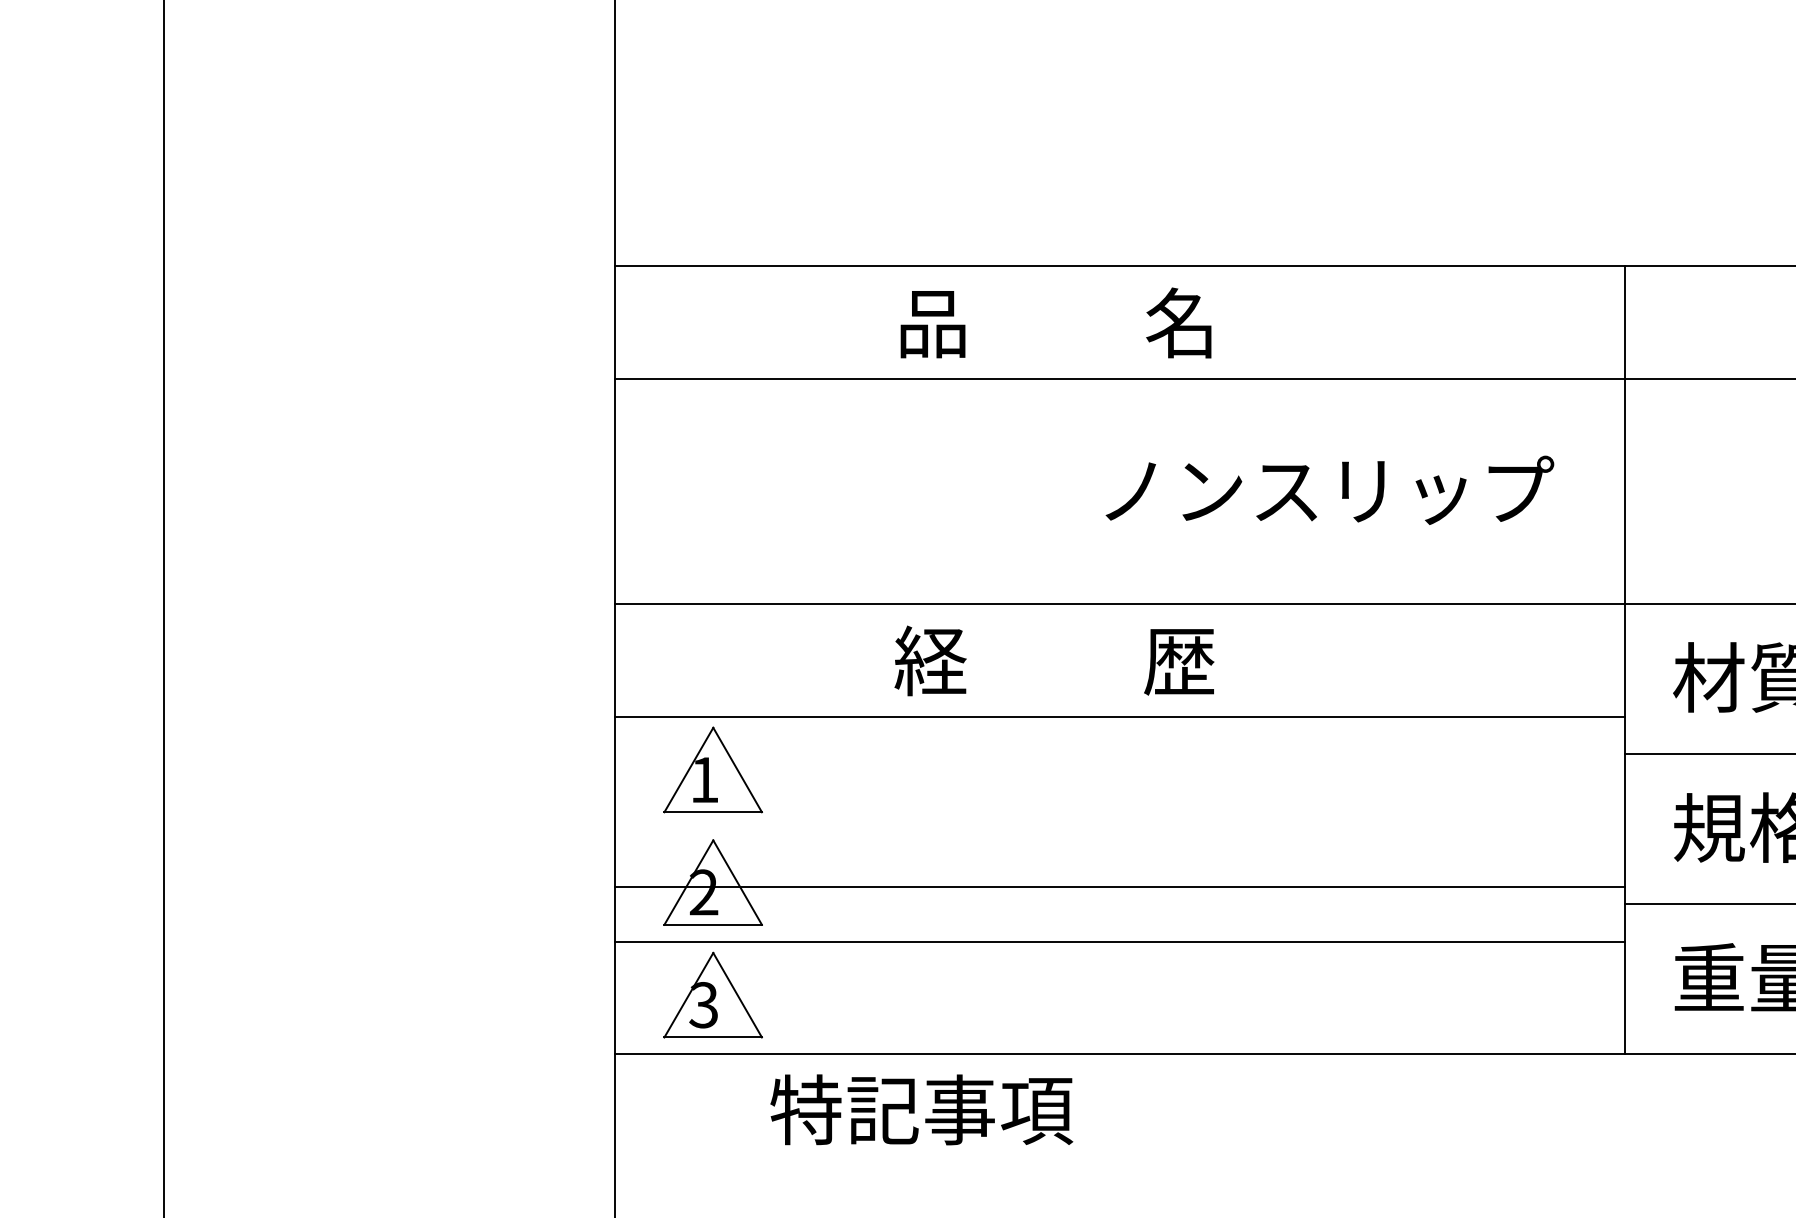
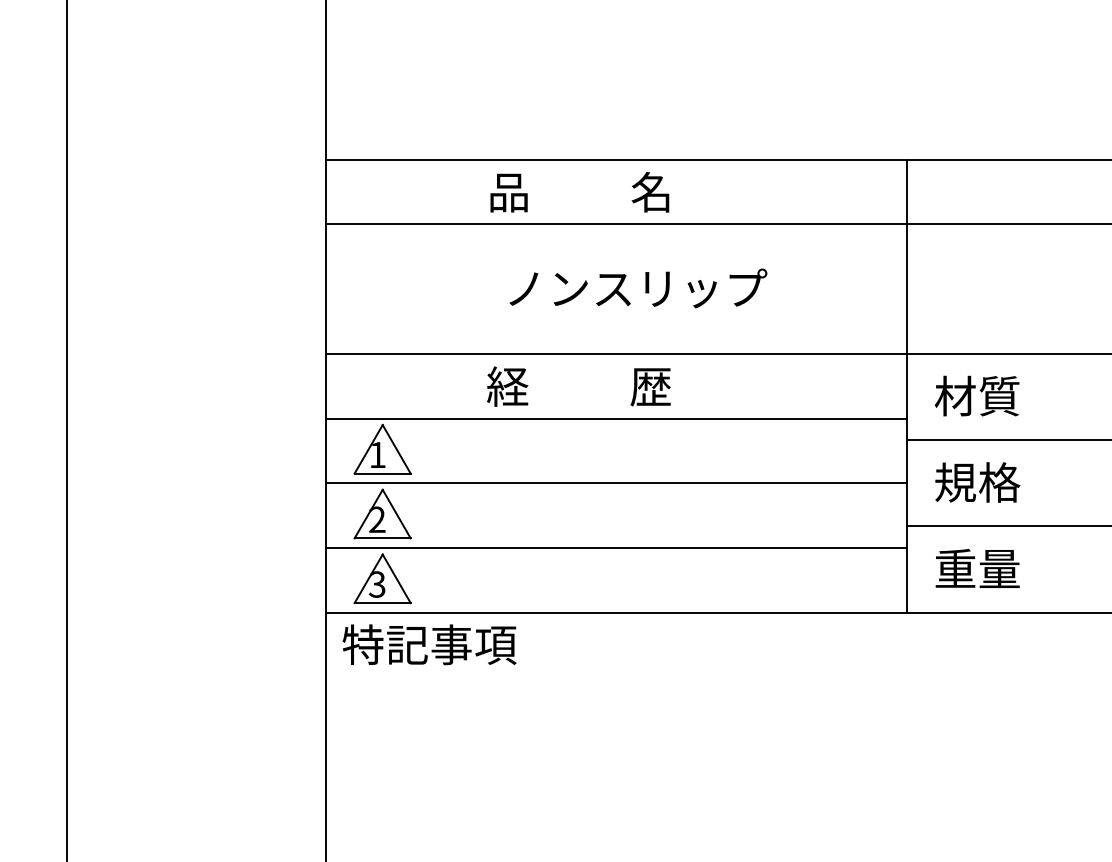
text: (1330, 490) -> (638, 288), moved
line: (1119, 886) -> (616, 483), moved
text: (921, 1109) -> (429, 644), moved

